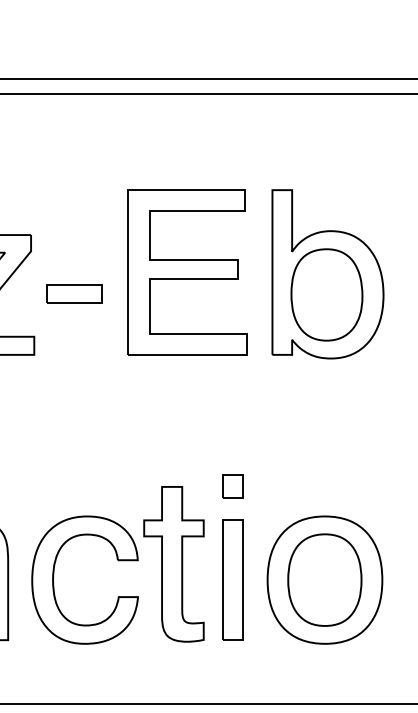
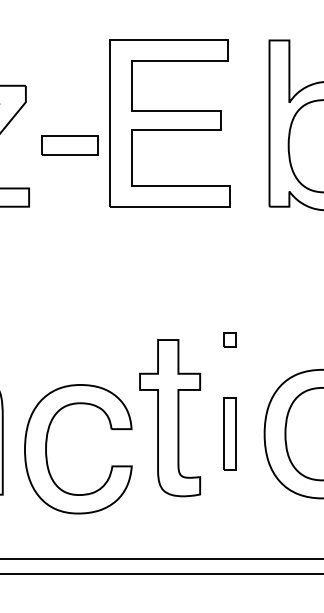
part: (187, 272) -> (169, 123), moved
part: (232, 486) -> (229, 339), size x0.6
part: (54, 574) -> (47, 443), moved
part: (232, 579) -> (229, 433), size x0.6

